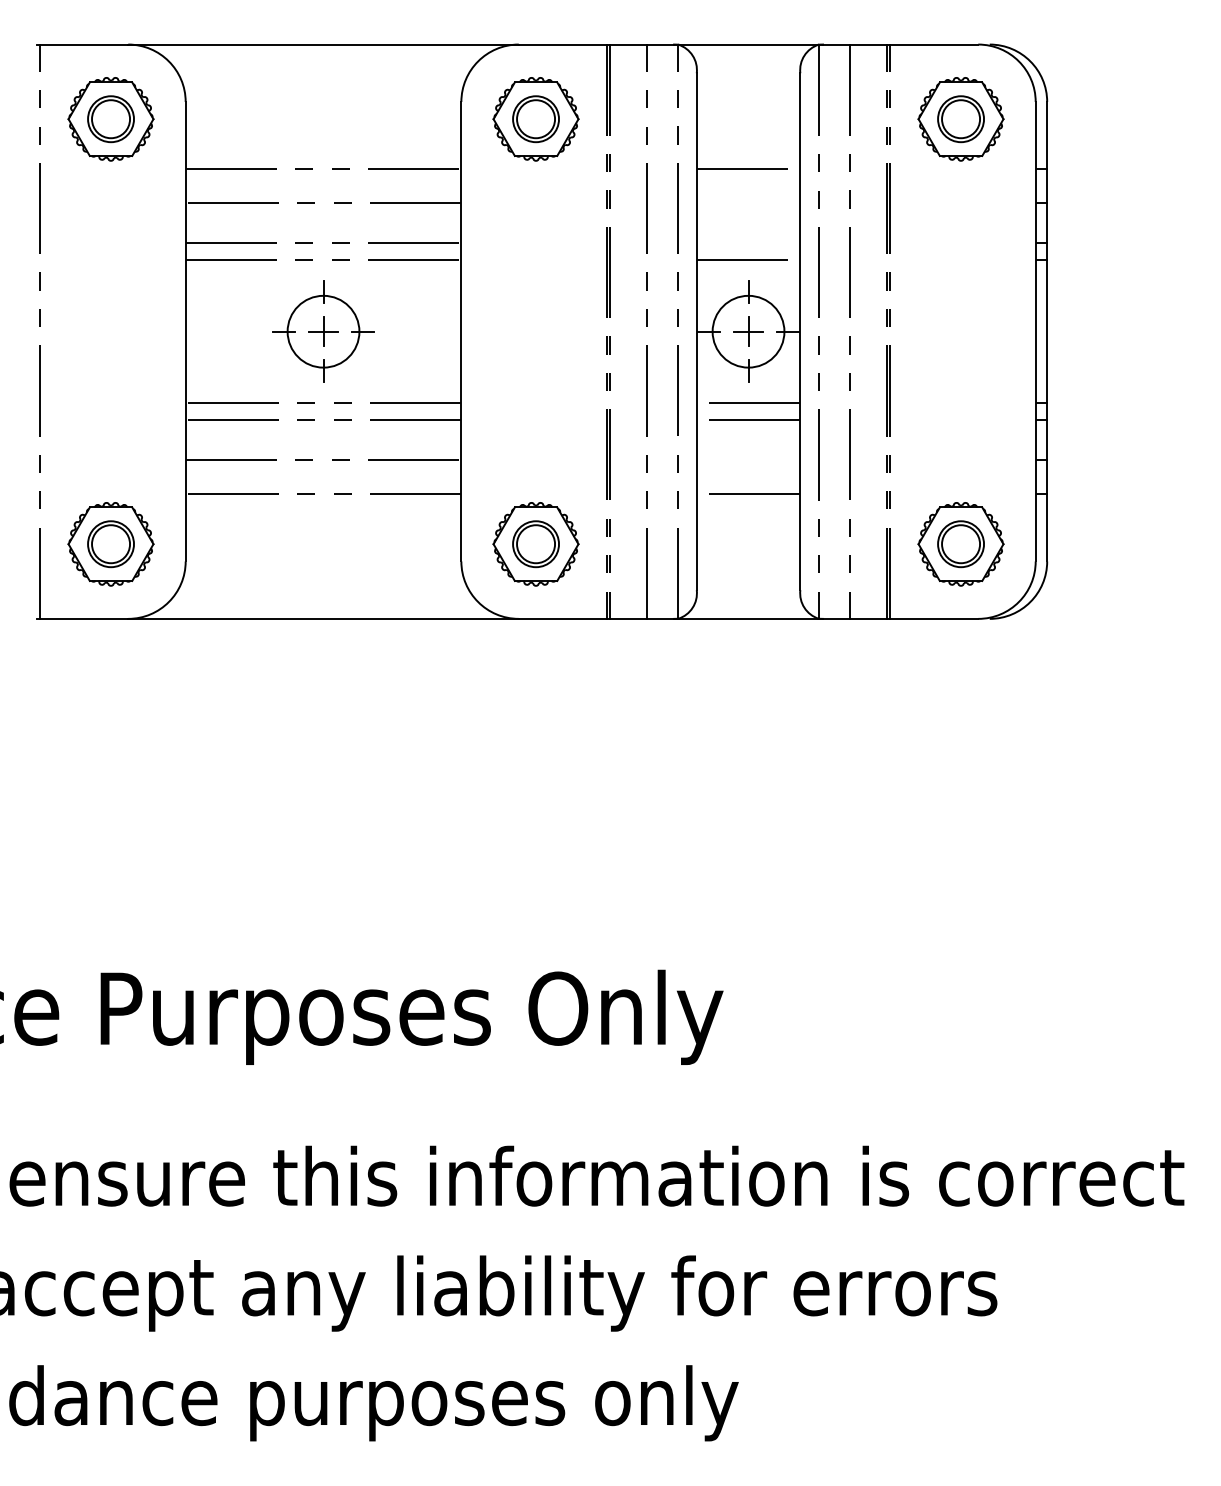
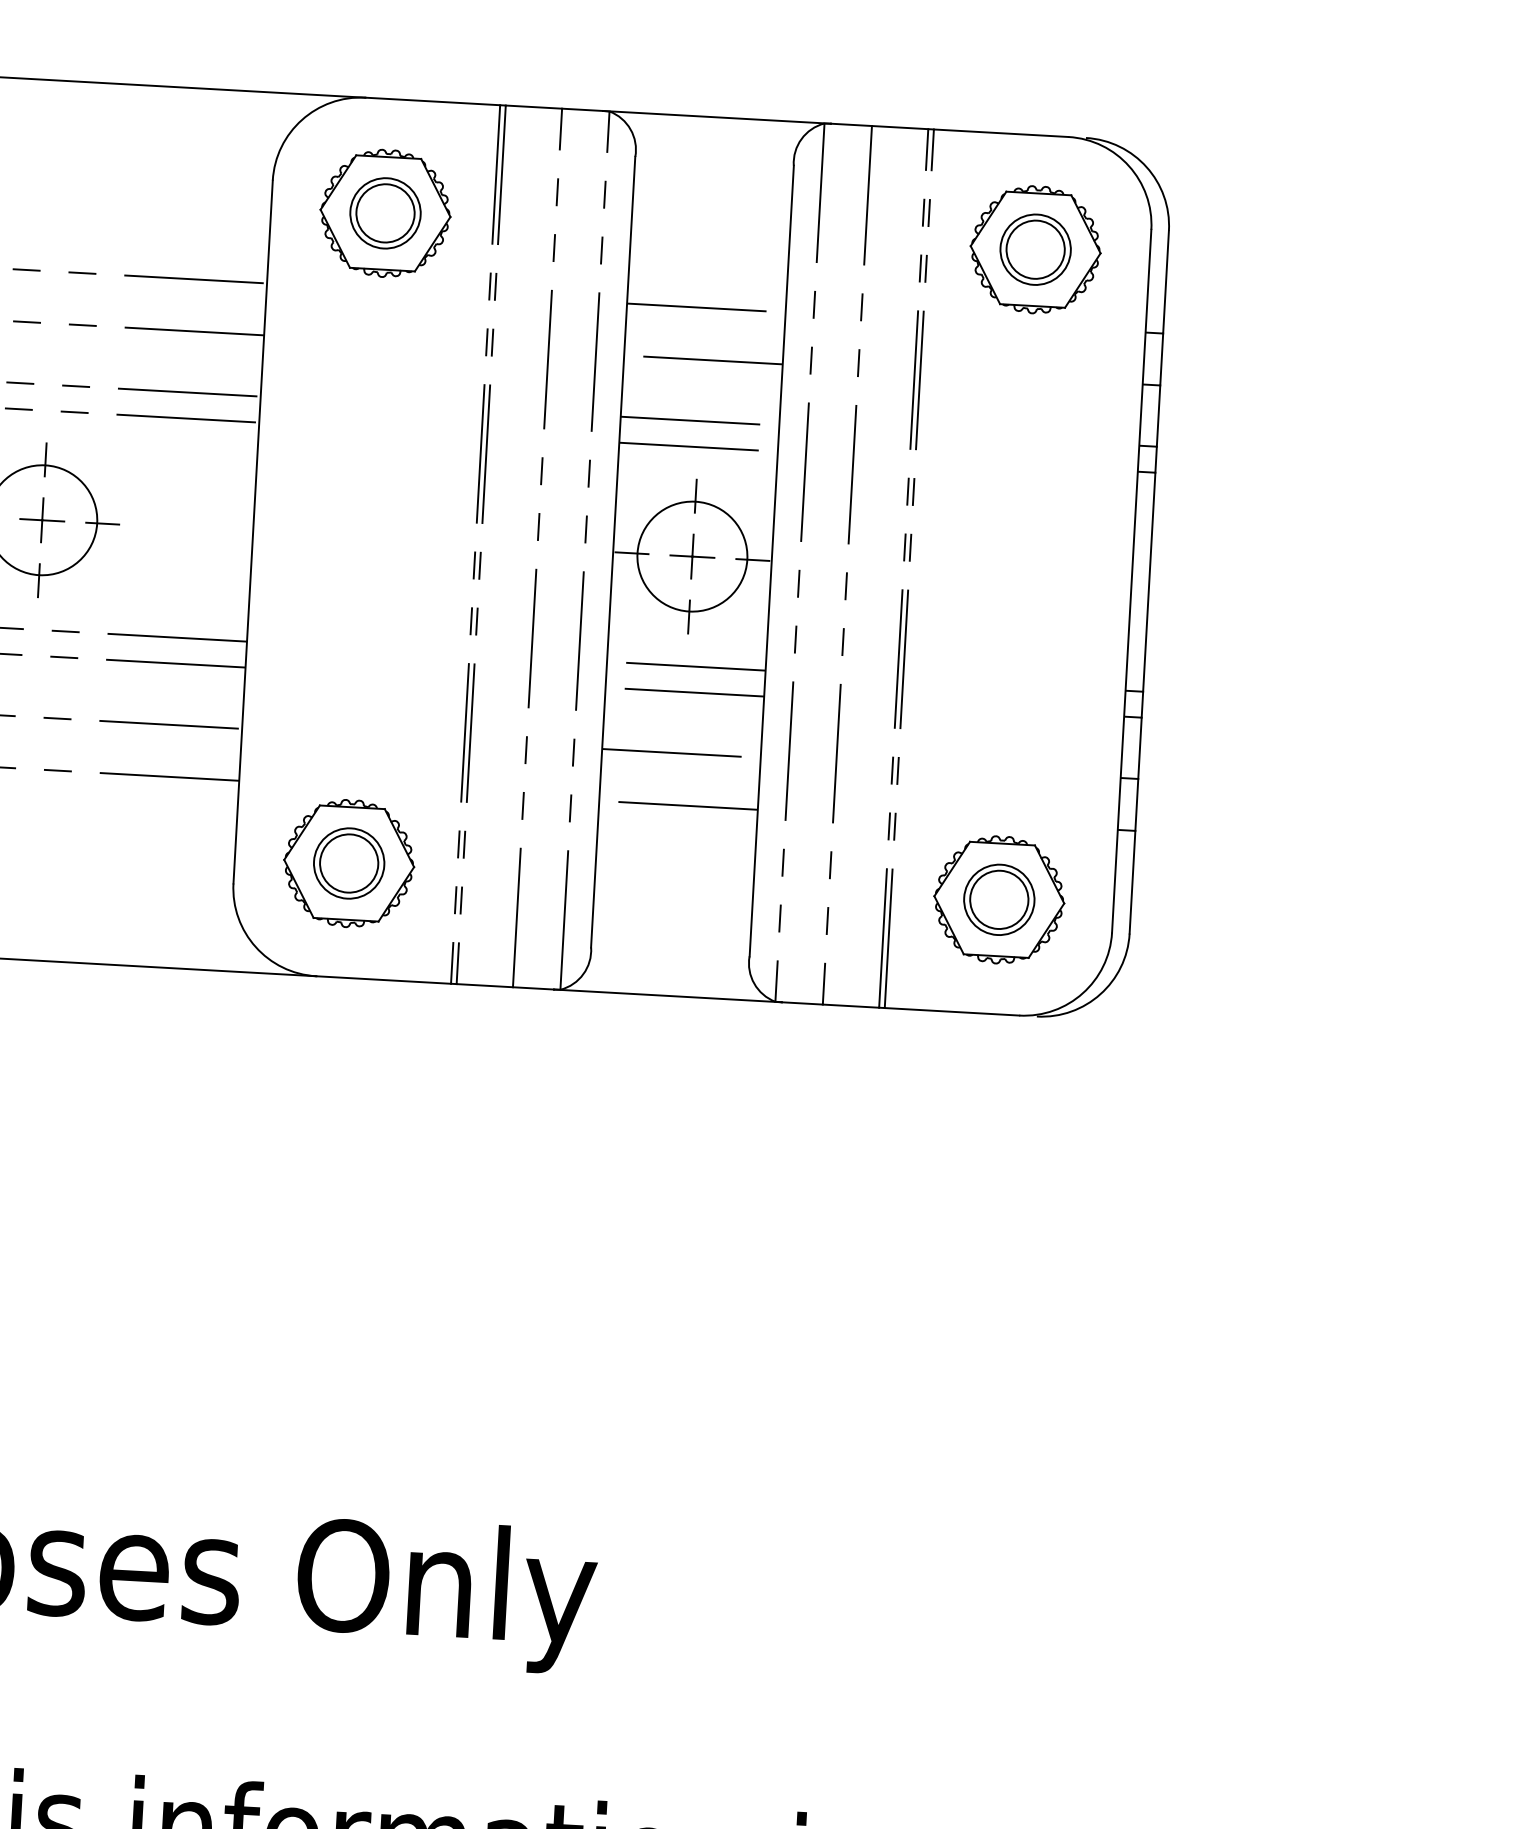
line: (748, 203) -> (703, 360), added
line: (748, 243) -> (699, 421), added
line: (748, 460) -> (681, 753), added

